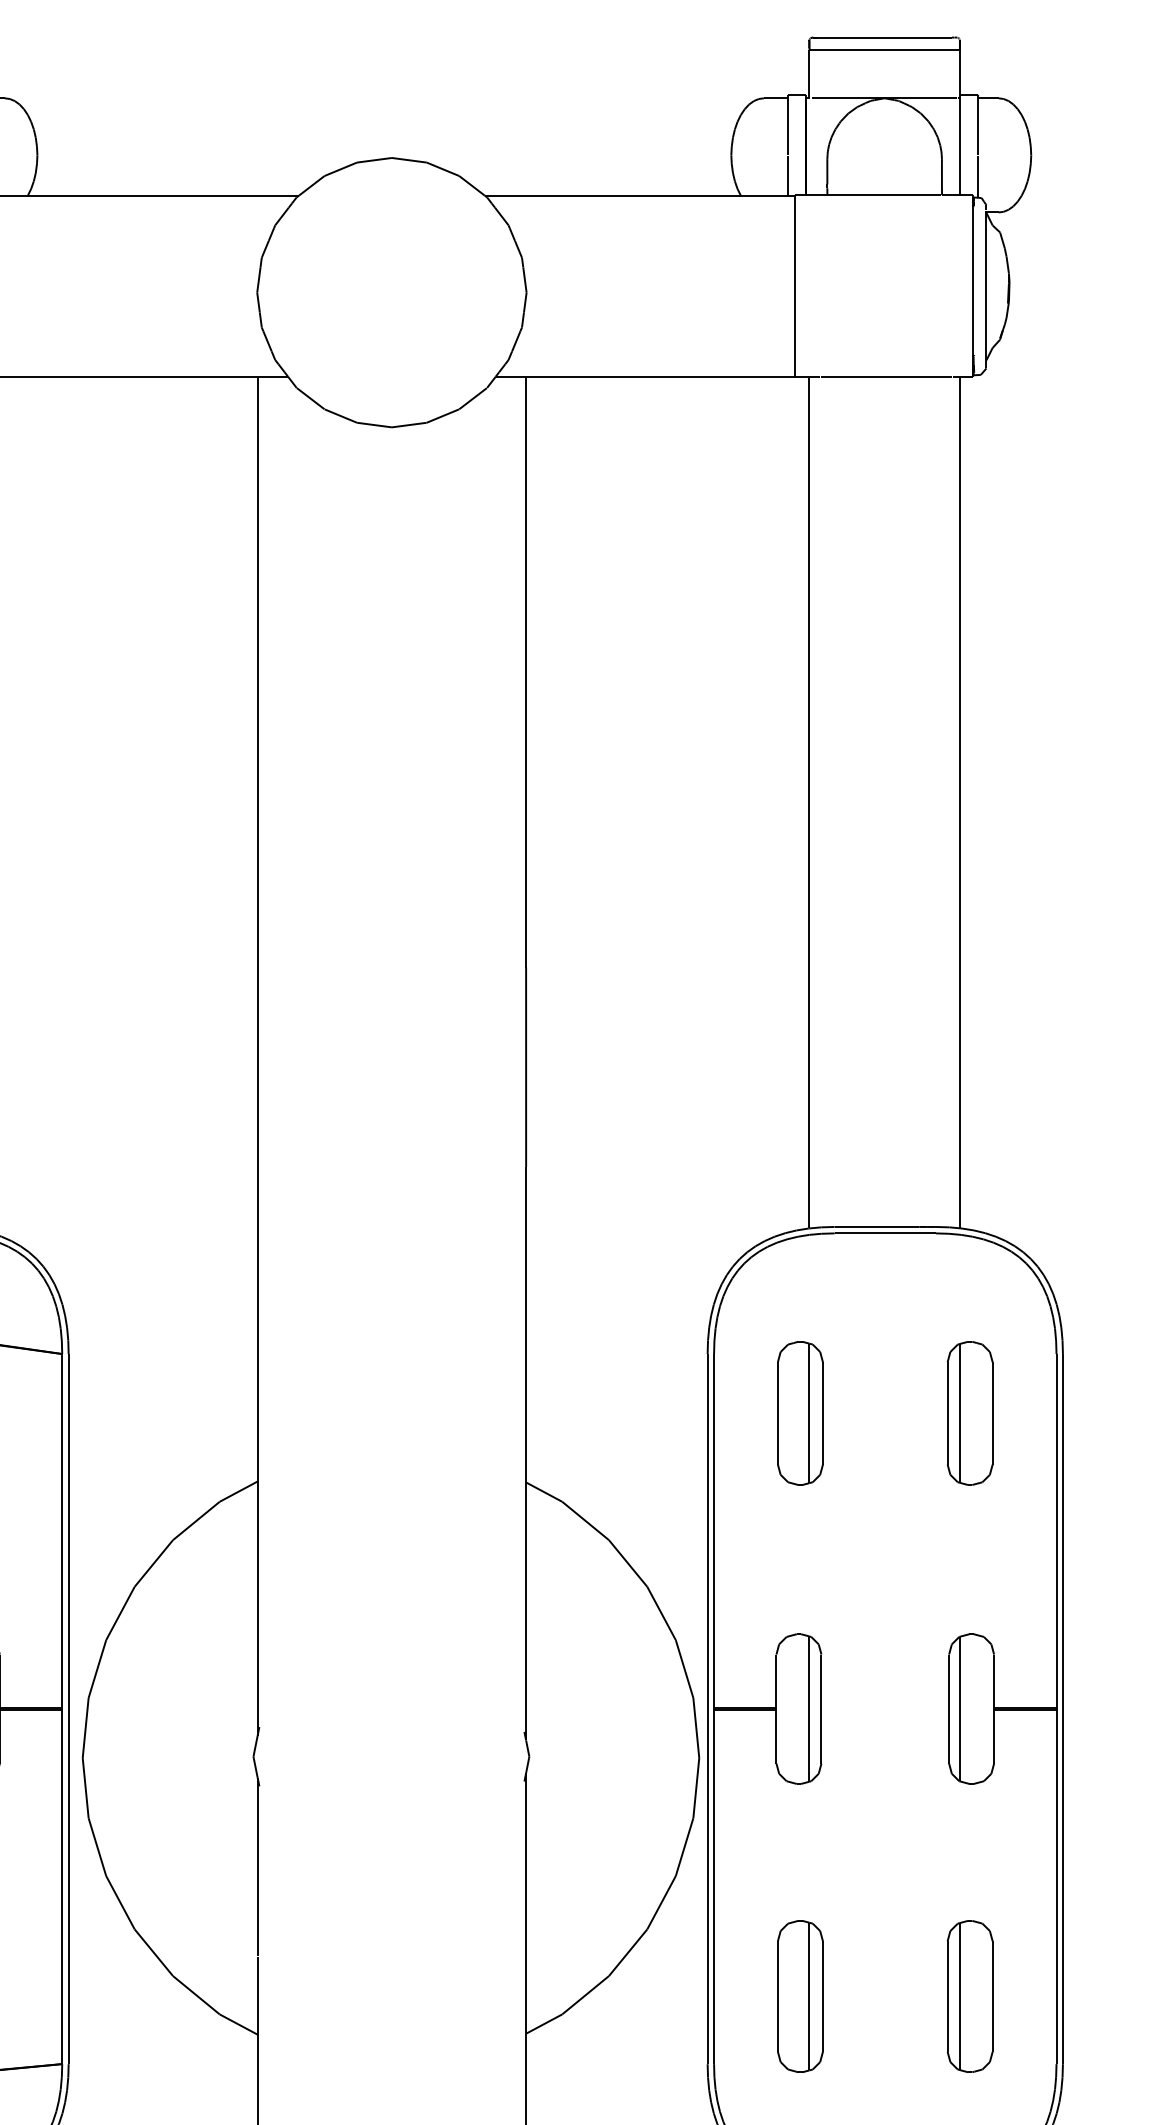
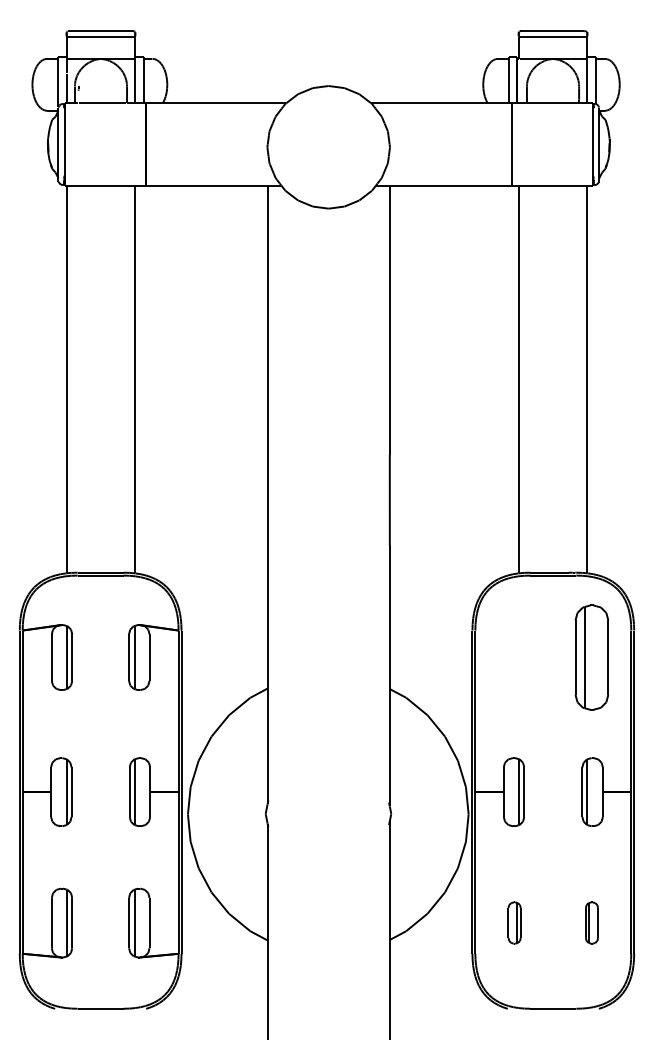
part: (800, 1413) -> (514, 657), removed
part: (969, 1413) -> (591, 657), size x1.6
part: (800, 1995) -> (514, 922), size x0.6
part: (969, 1995) -> (591, 922), size x0.6

